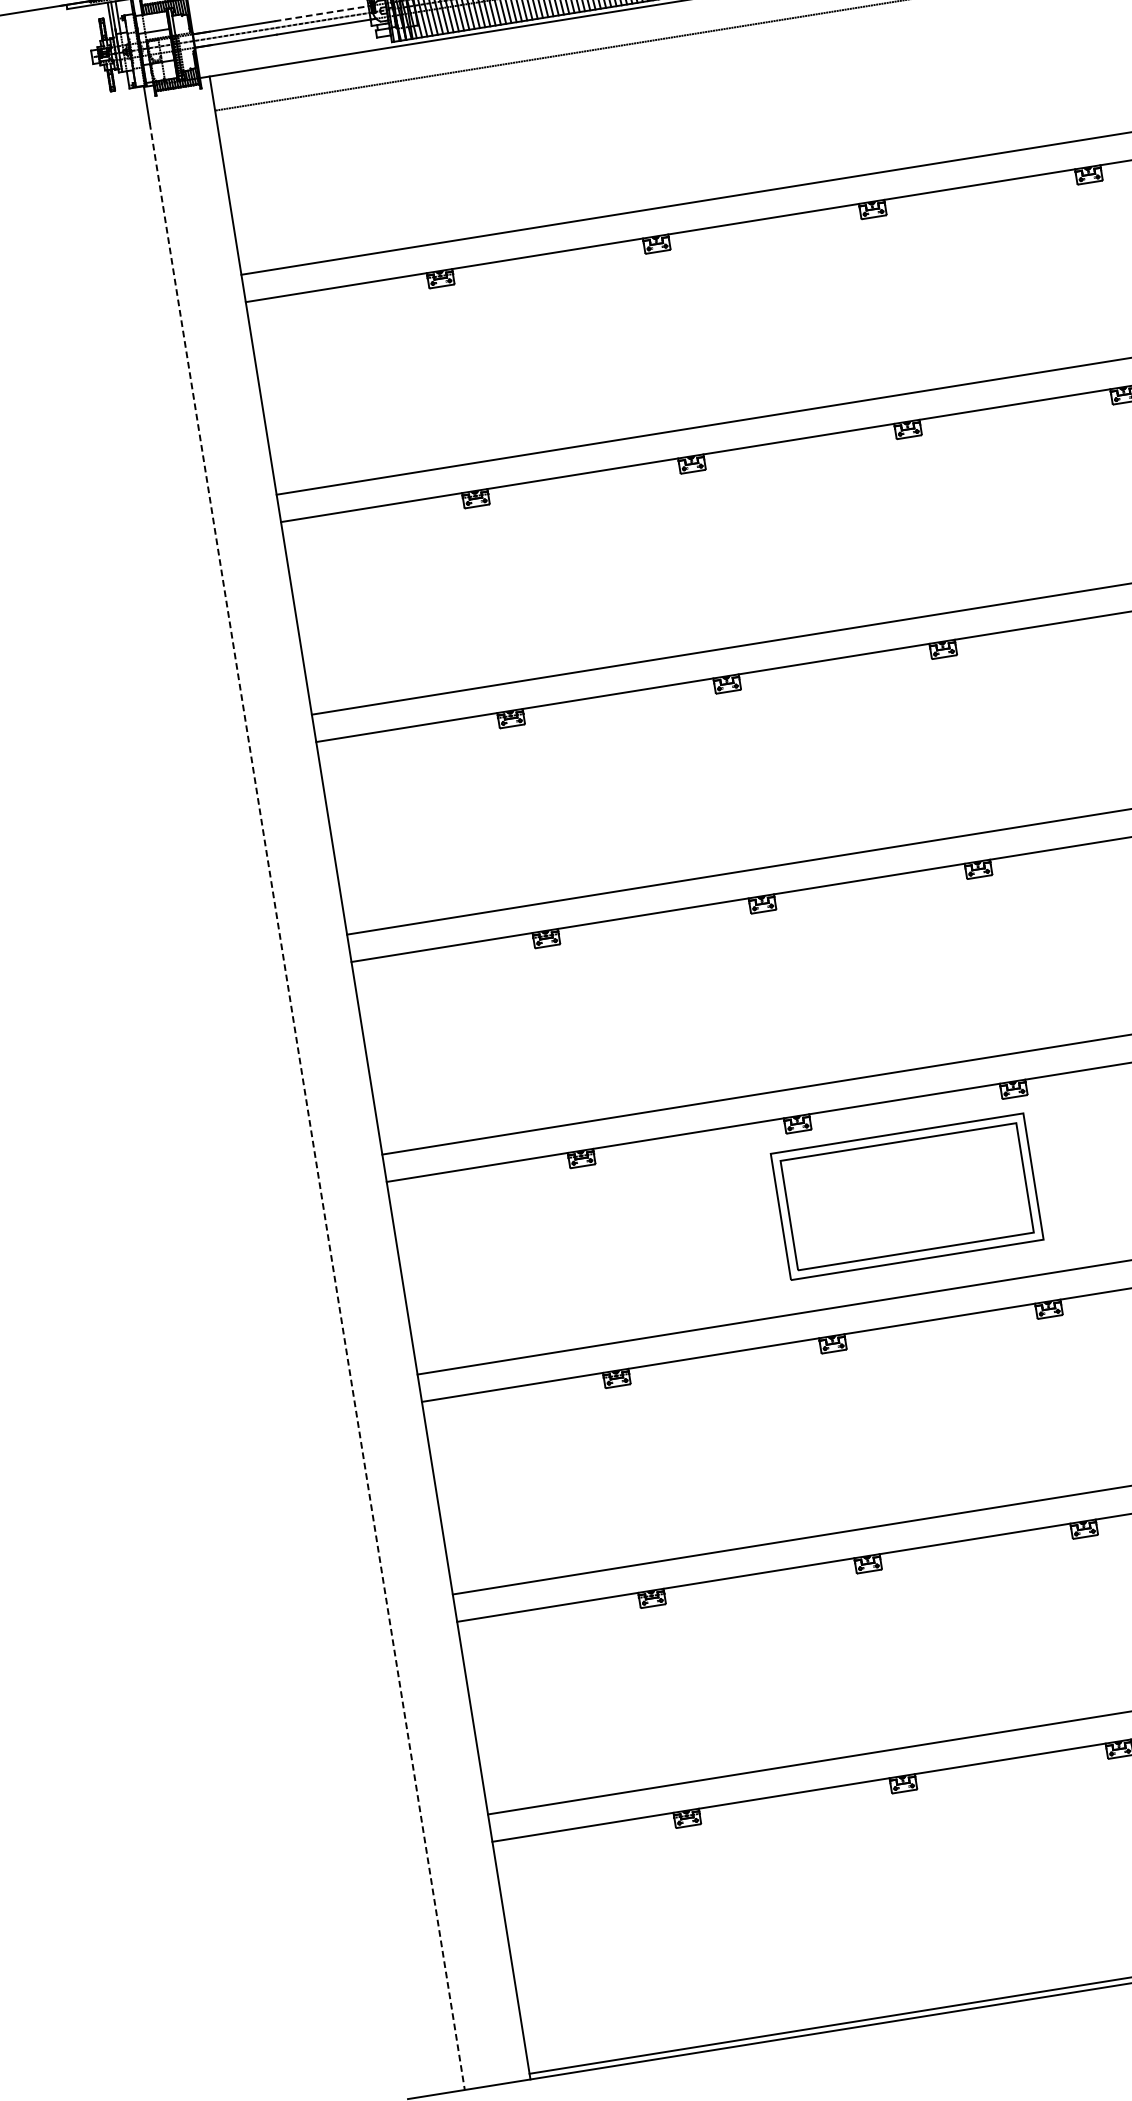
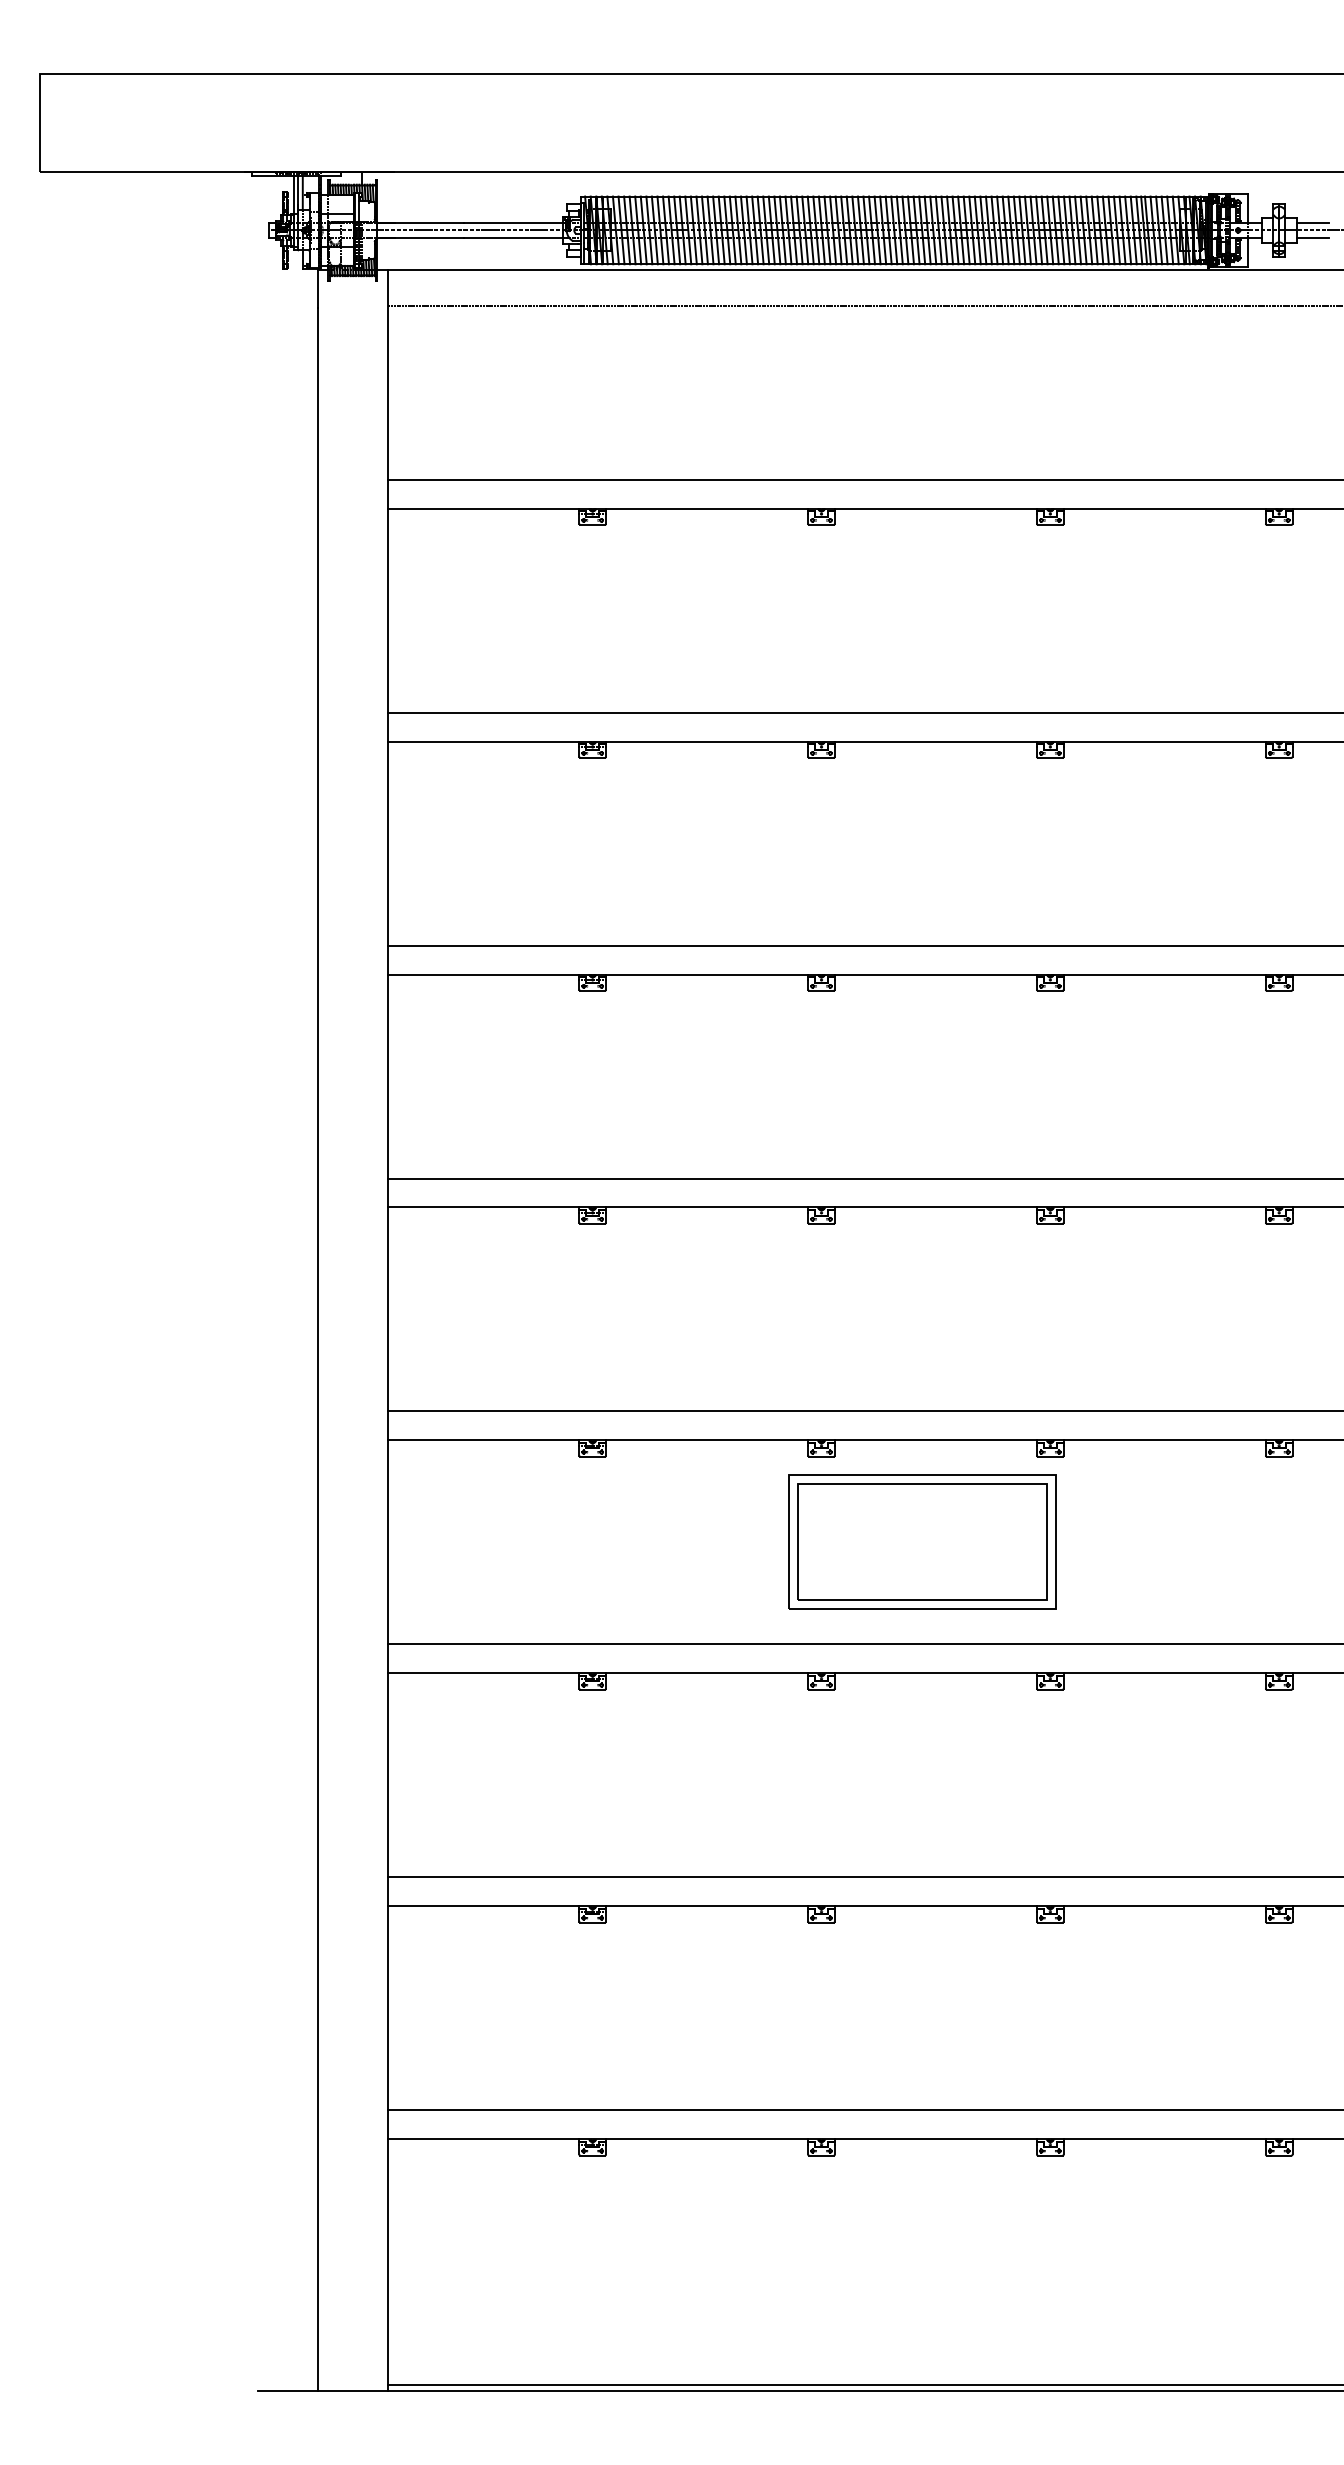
line: (321, 13) -> (513, 223), dashed -> solid
line: (306, 1106) -> (317, 1349), dashed -> solid

